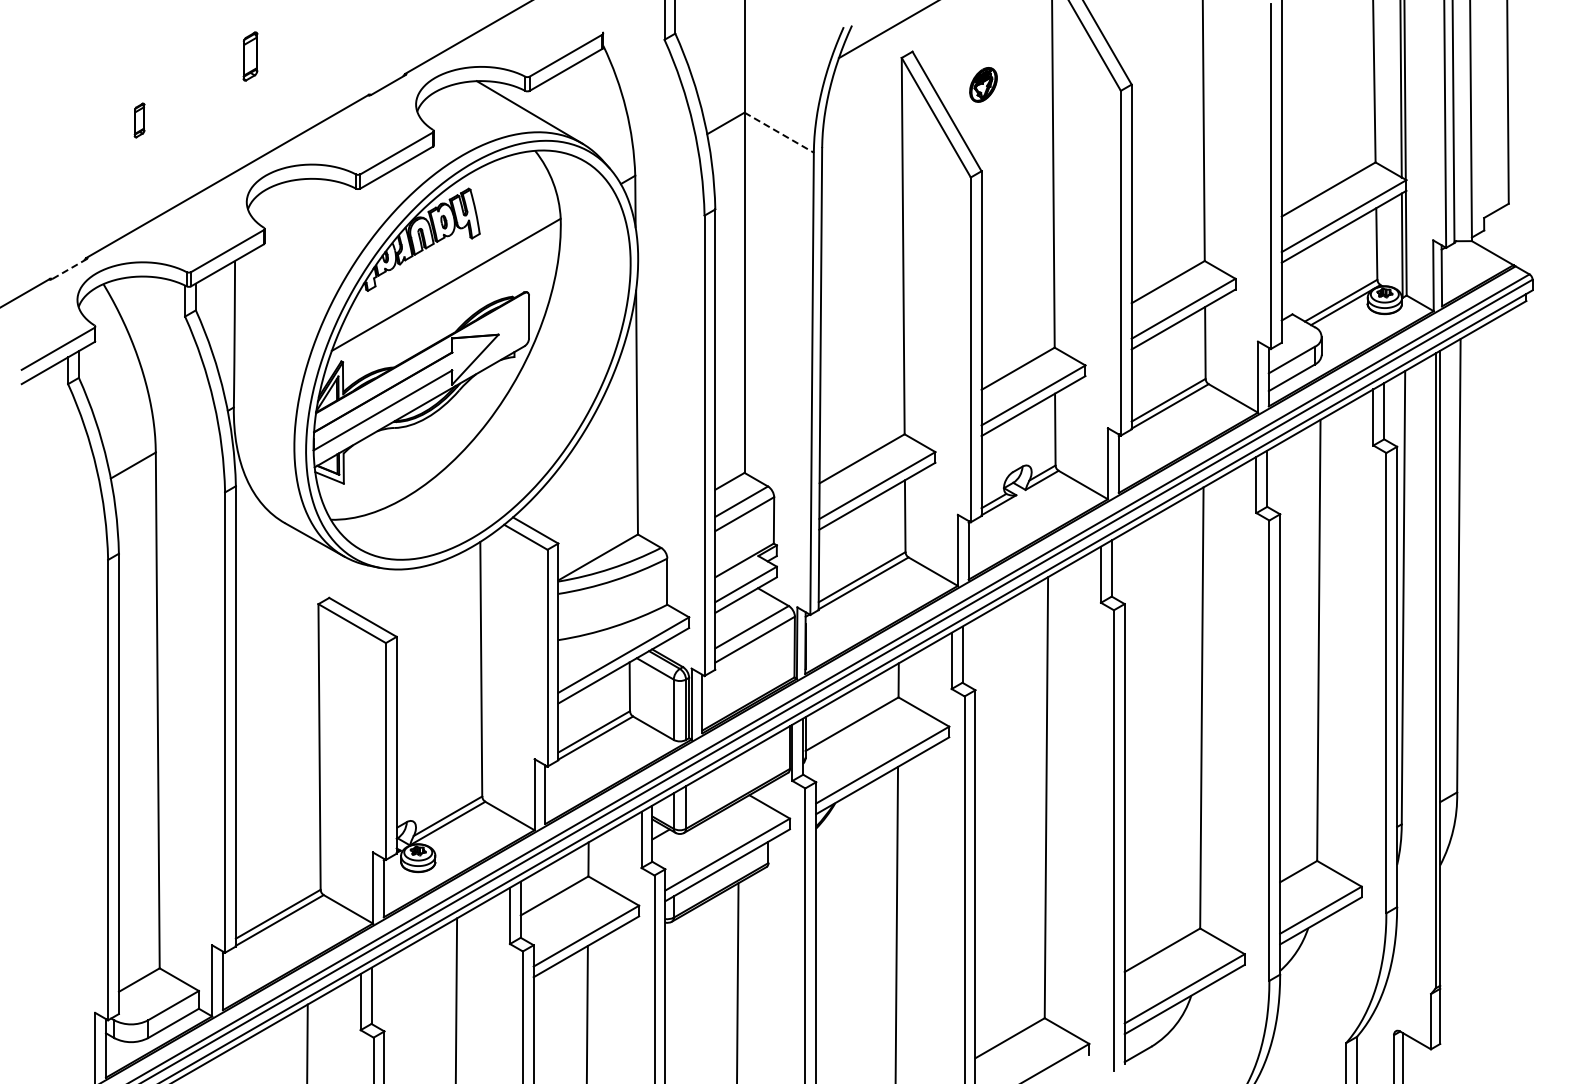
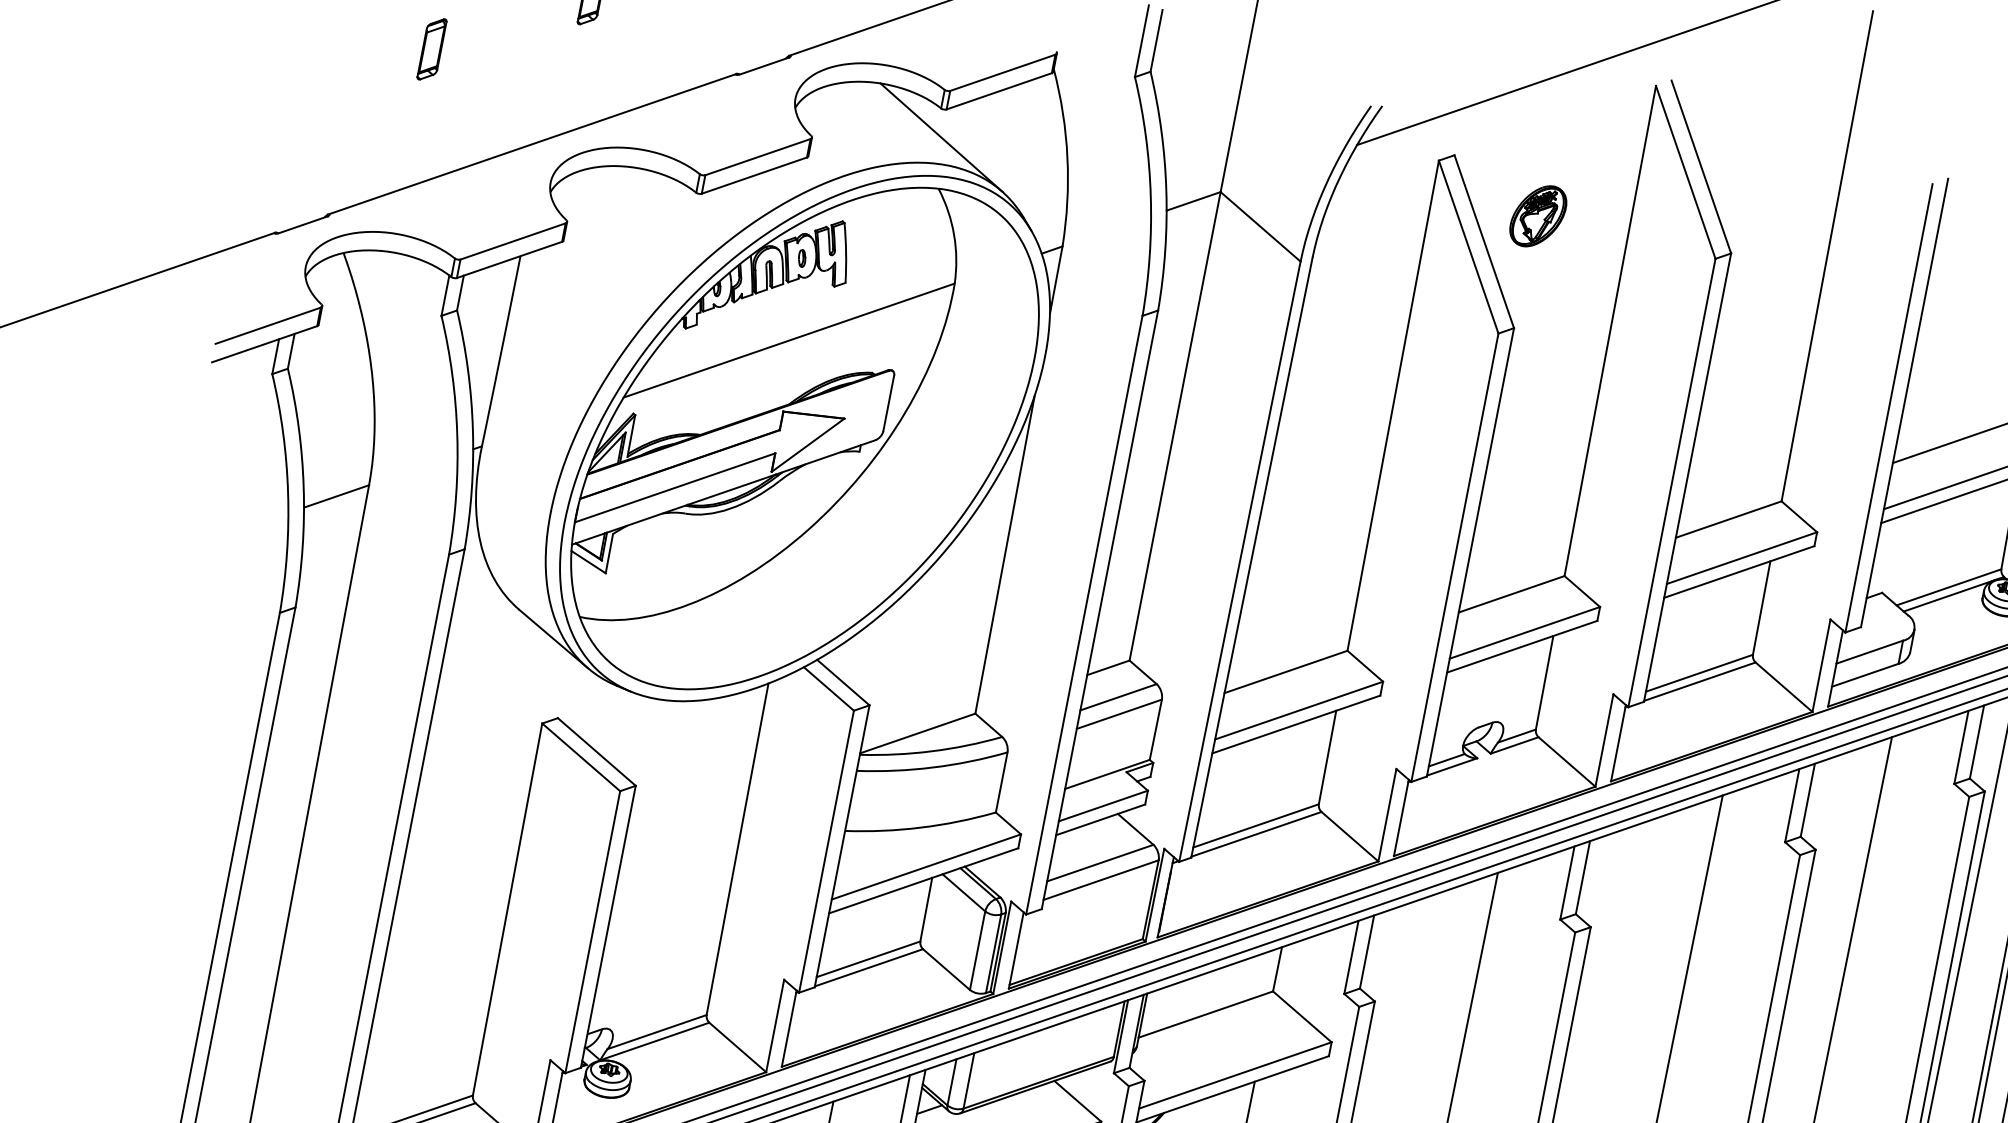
part: (983, 84) -> (1538, 215), size x1.43
part: (139, 120) -> (431, 49), size x1.43
line: (779, 132) -> (1261, 226), dashed -> solid
line: (69, 269) -> (303, 225), dashed -> solid

